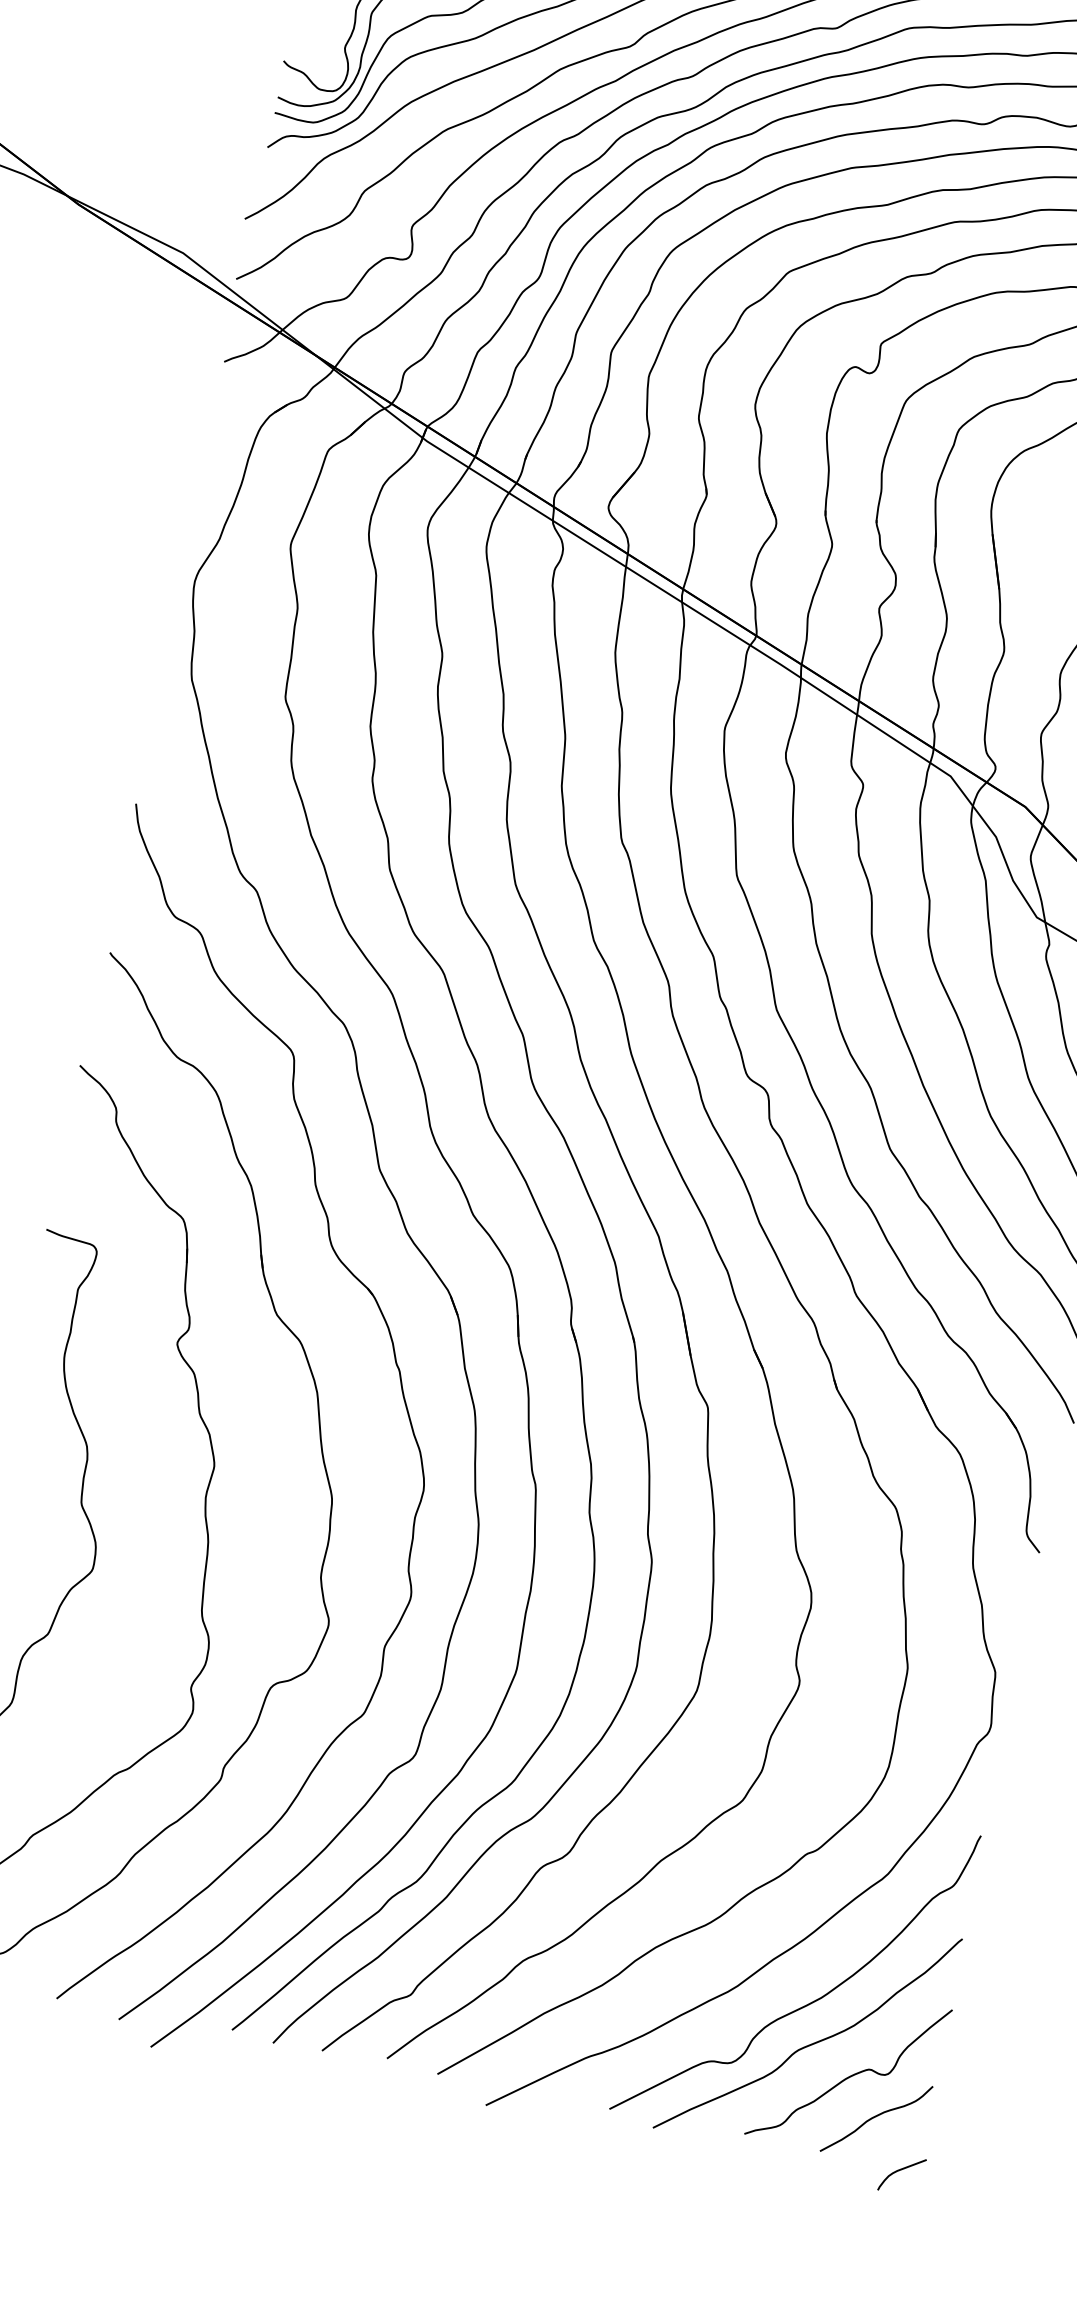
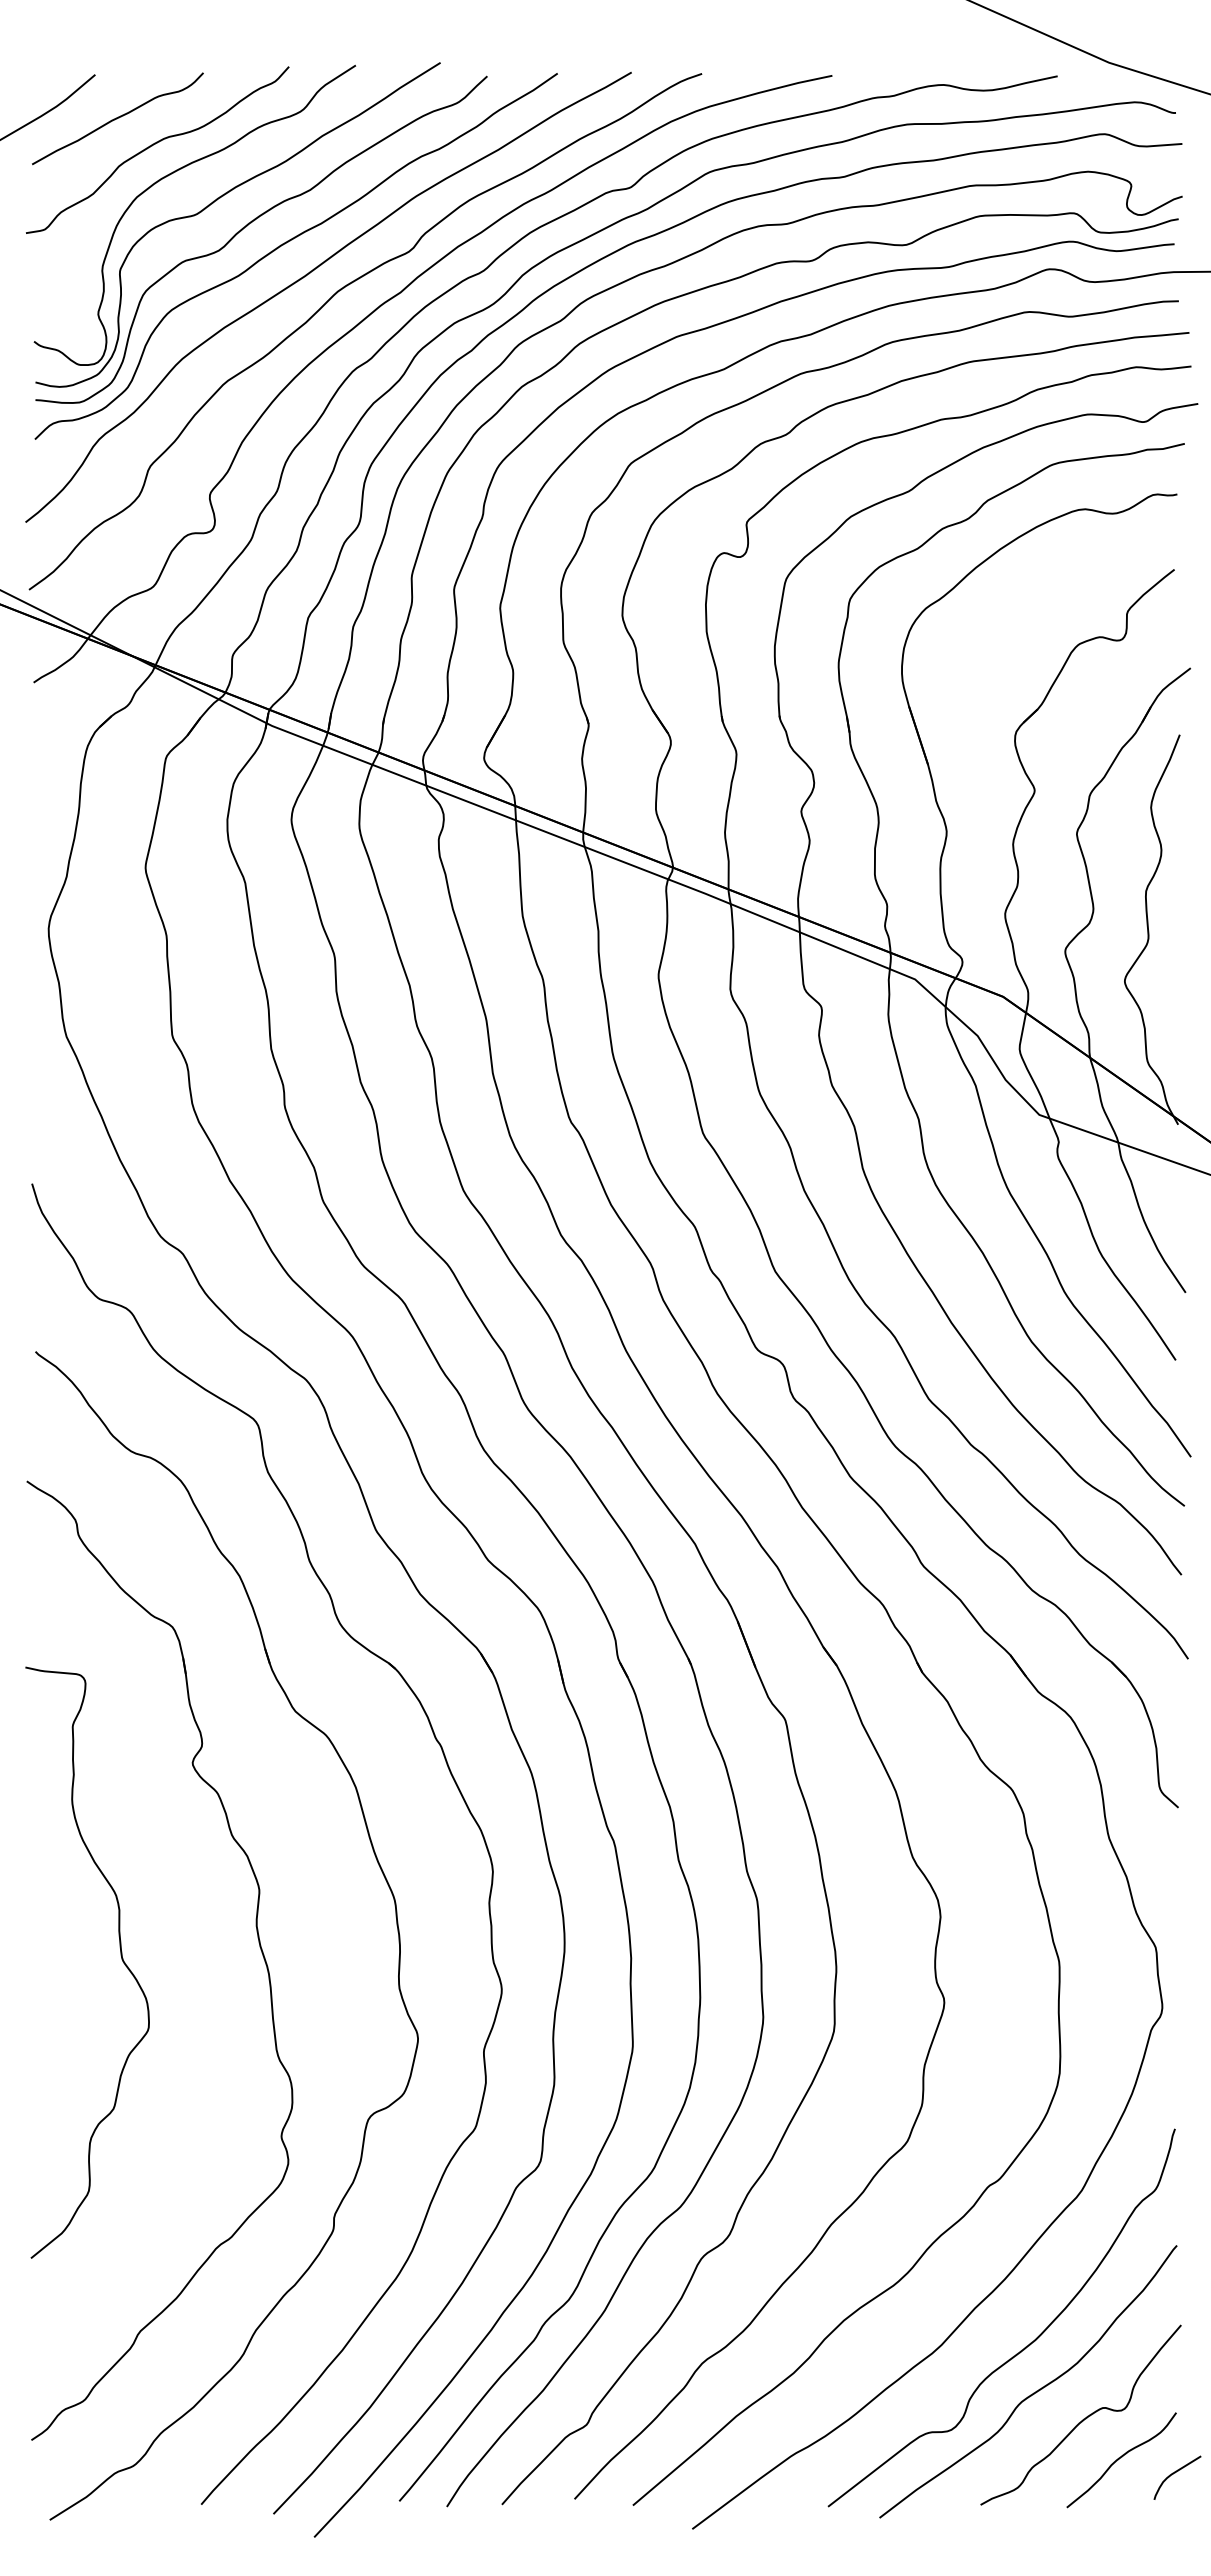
curve: (901, 2170) -> (1175, 2473), moved

